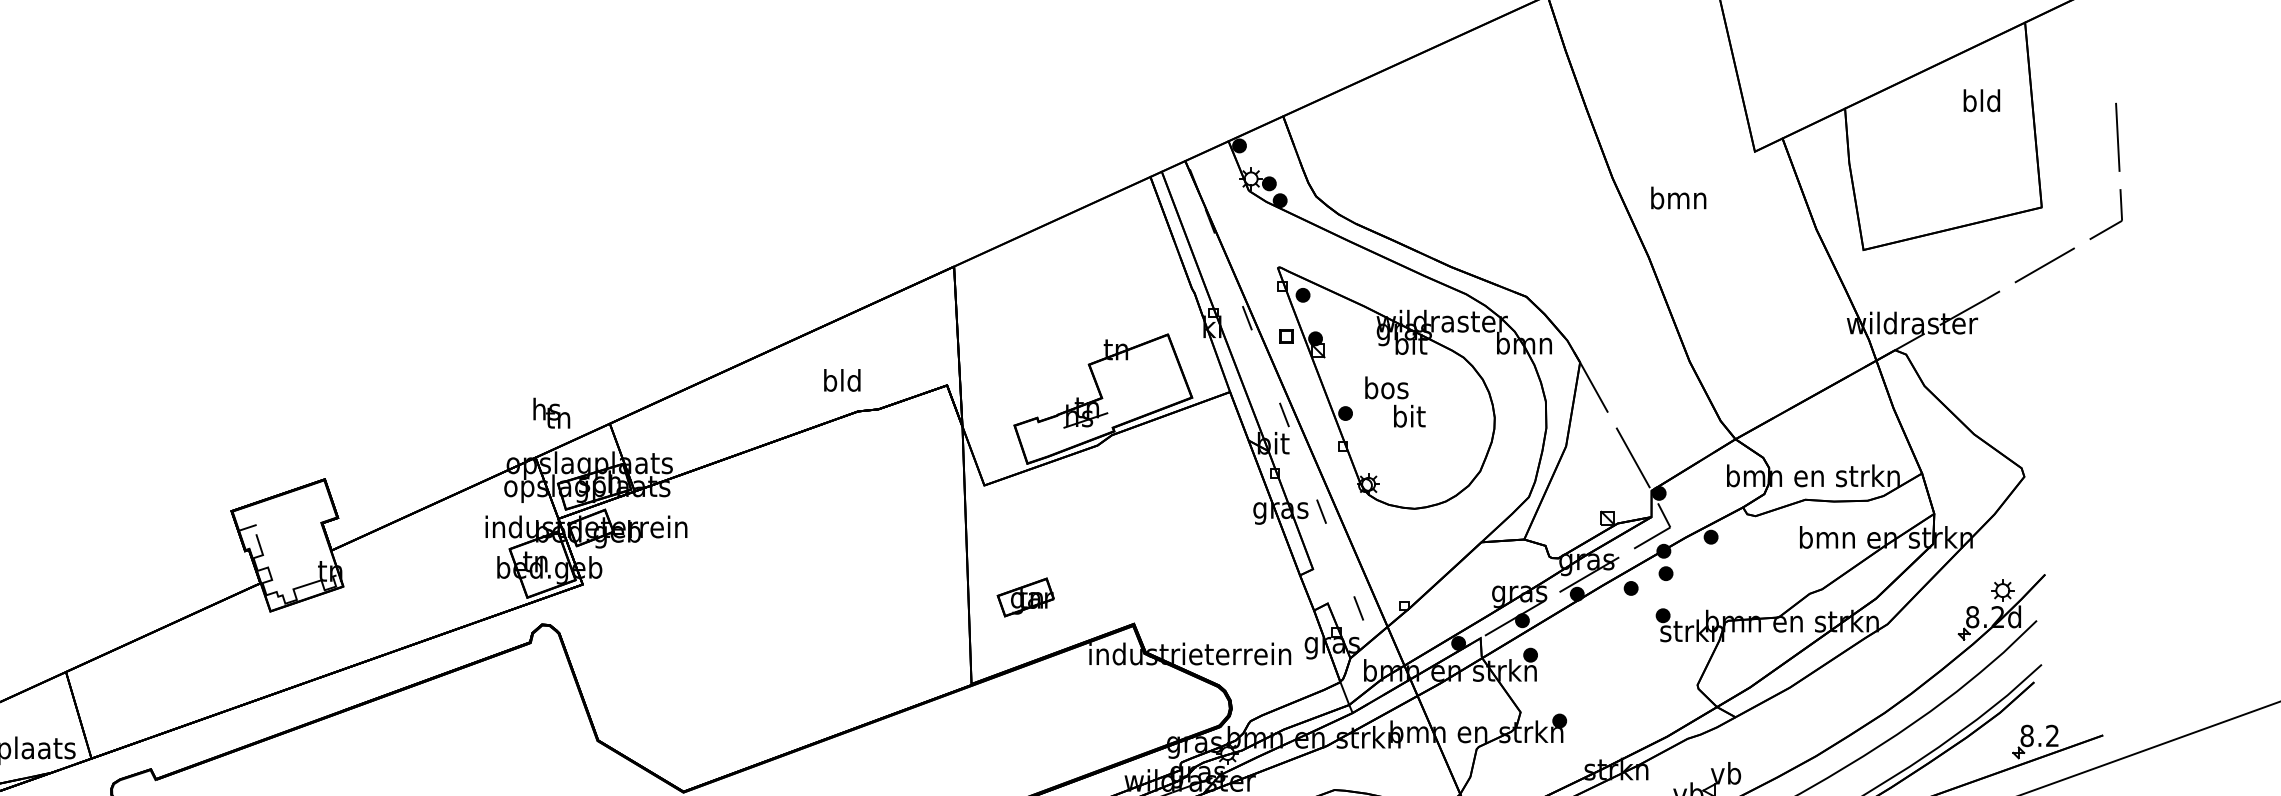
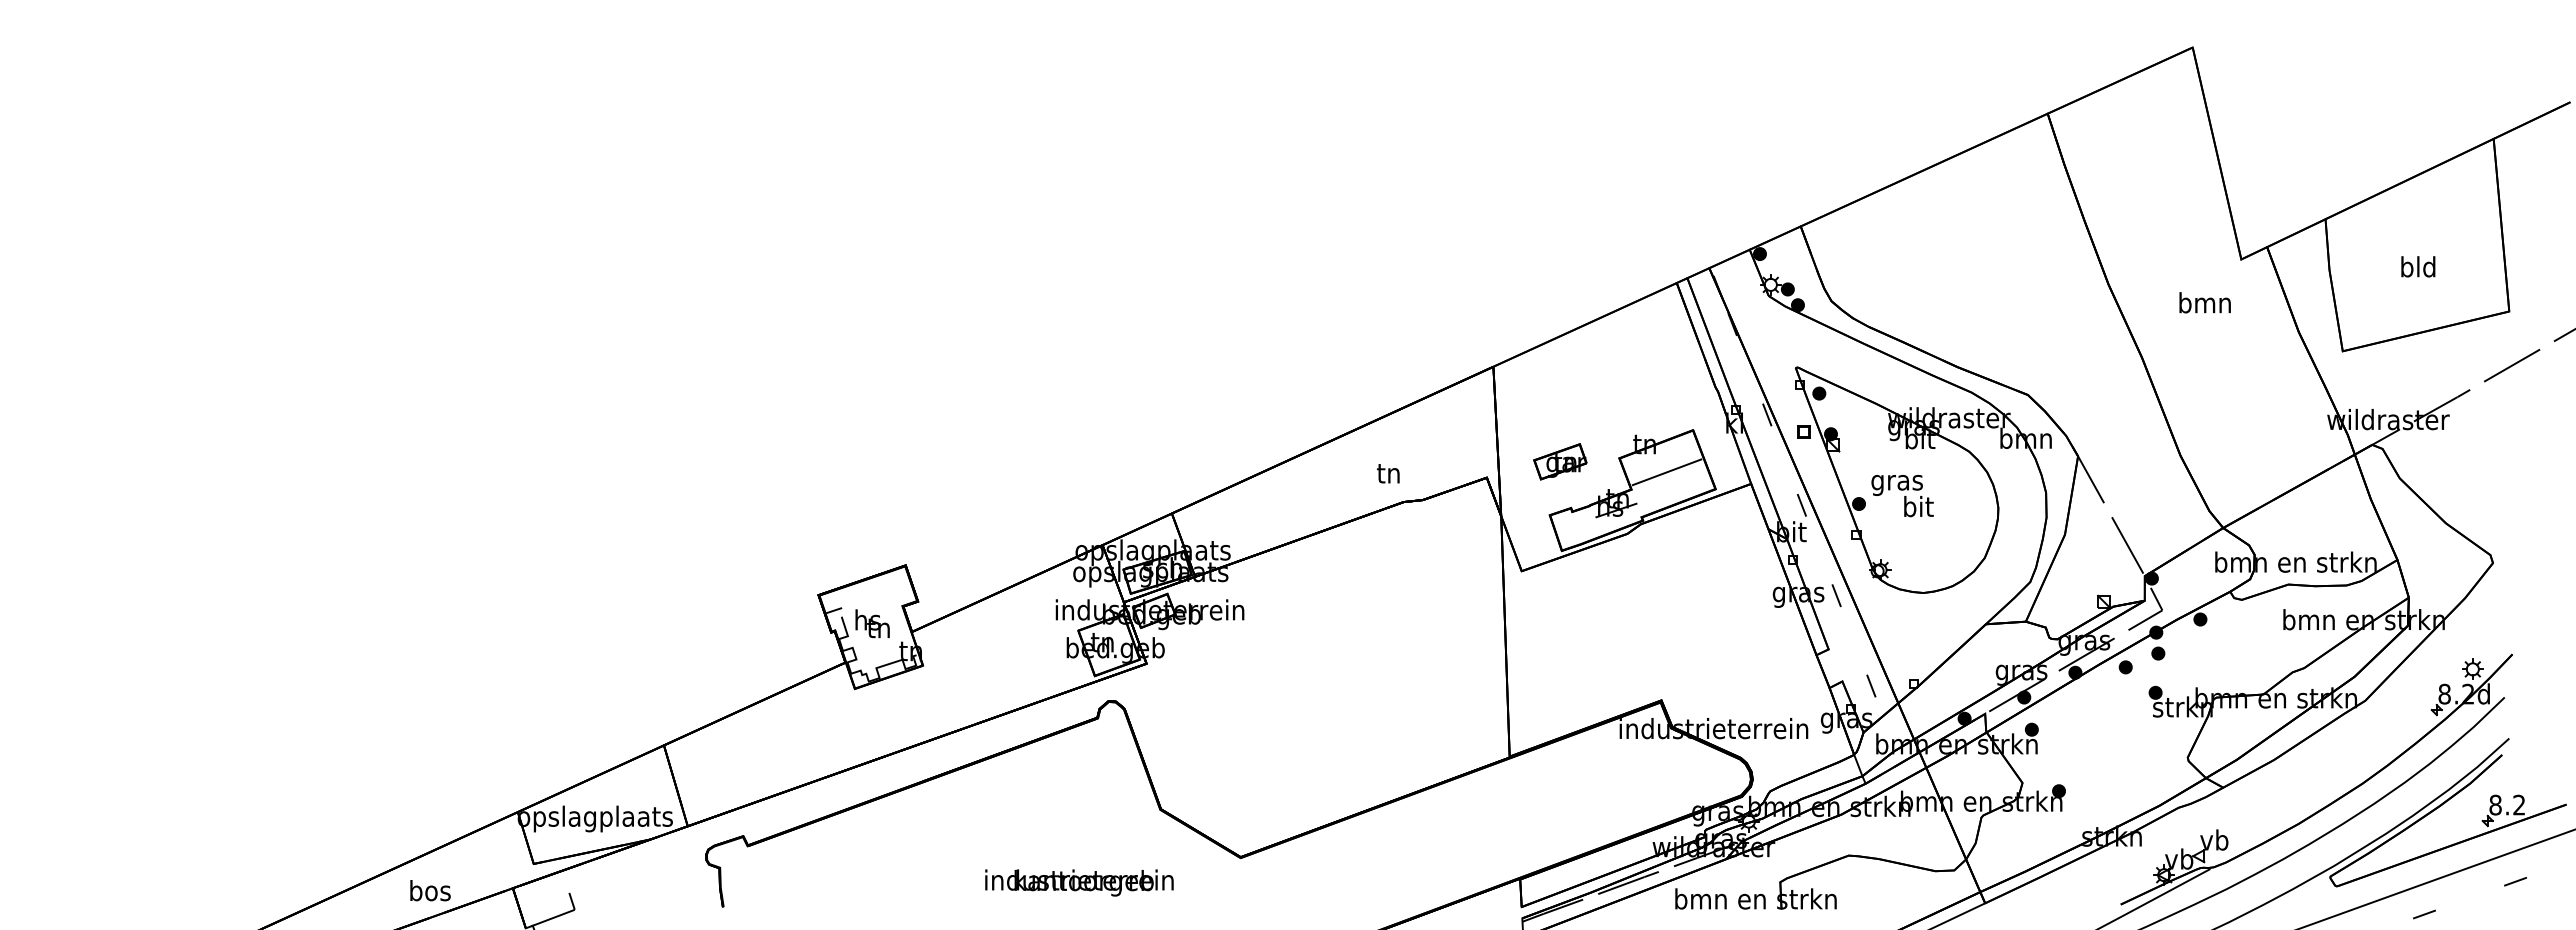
text: (1982, 100) -> (2418, 266), moved
text: (1678, 197) -> (2204, 302), moved
text: (841, 379) -> (1388, 472), bld -> tn
line: (1139, 379) -> (1666, 472), added
text: (1385, 390) -> (1896, 482), bos -> gras
text: (551, 412) -> (872, 623), moved
part: (1025, 597) -> (1560, 461), moved

